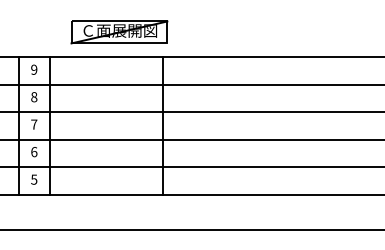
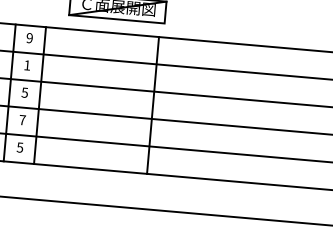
text: (34, 97) -> (27, 65), 8 -> 1
text: (34, 124) -> (25, 92), 7 -> 5
text: (34, 152) -> (22, 120), 6 -> 7

